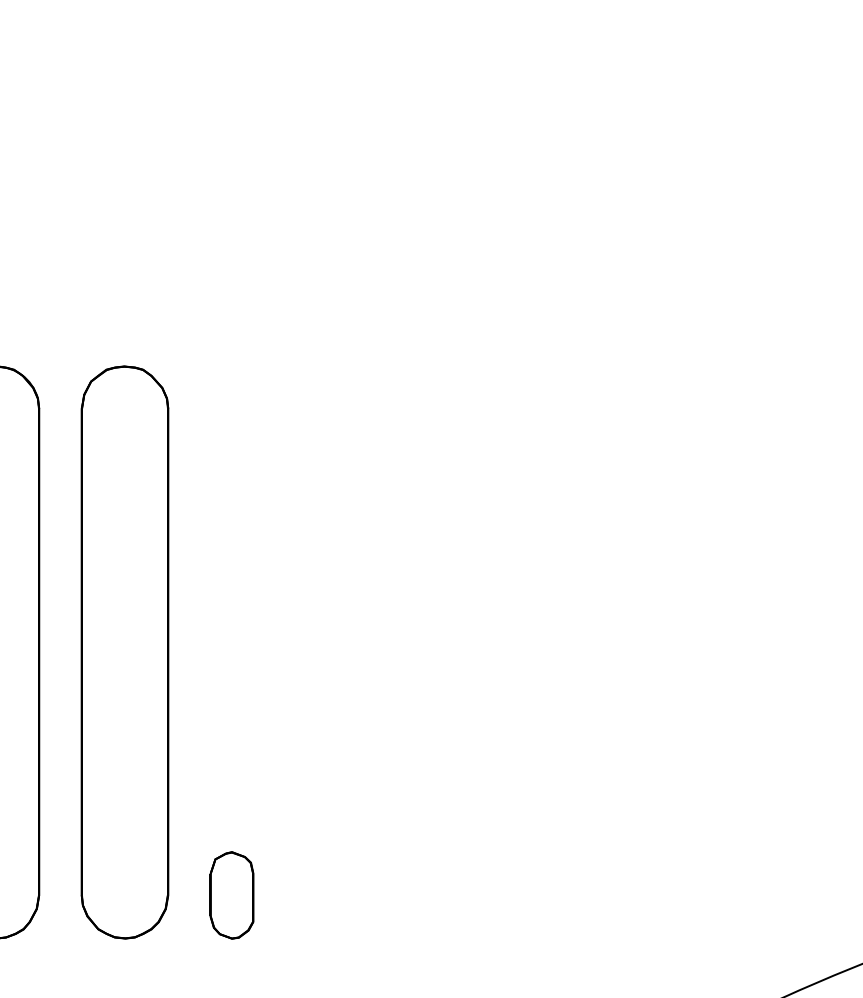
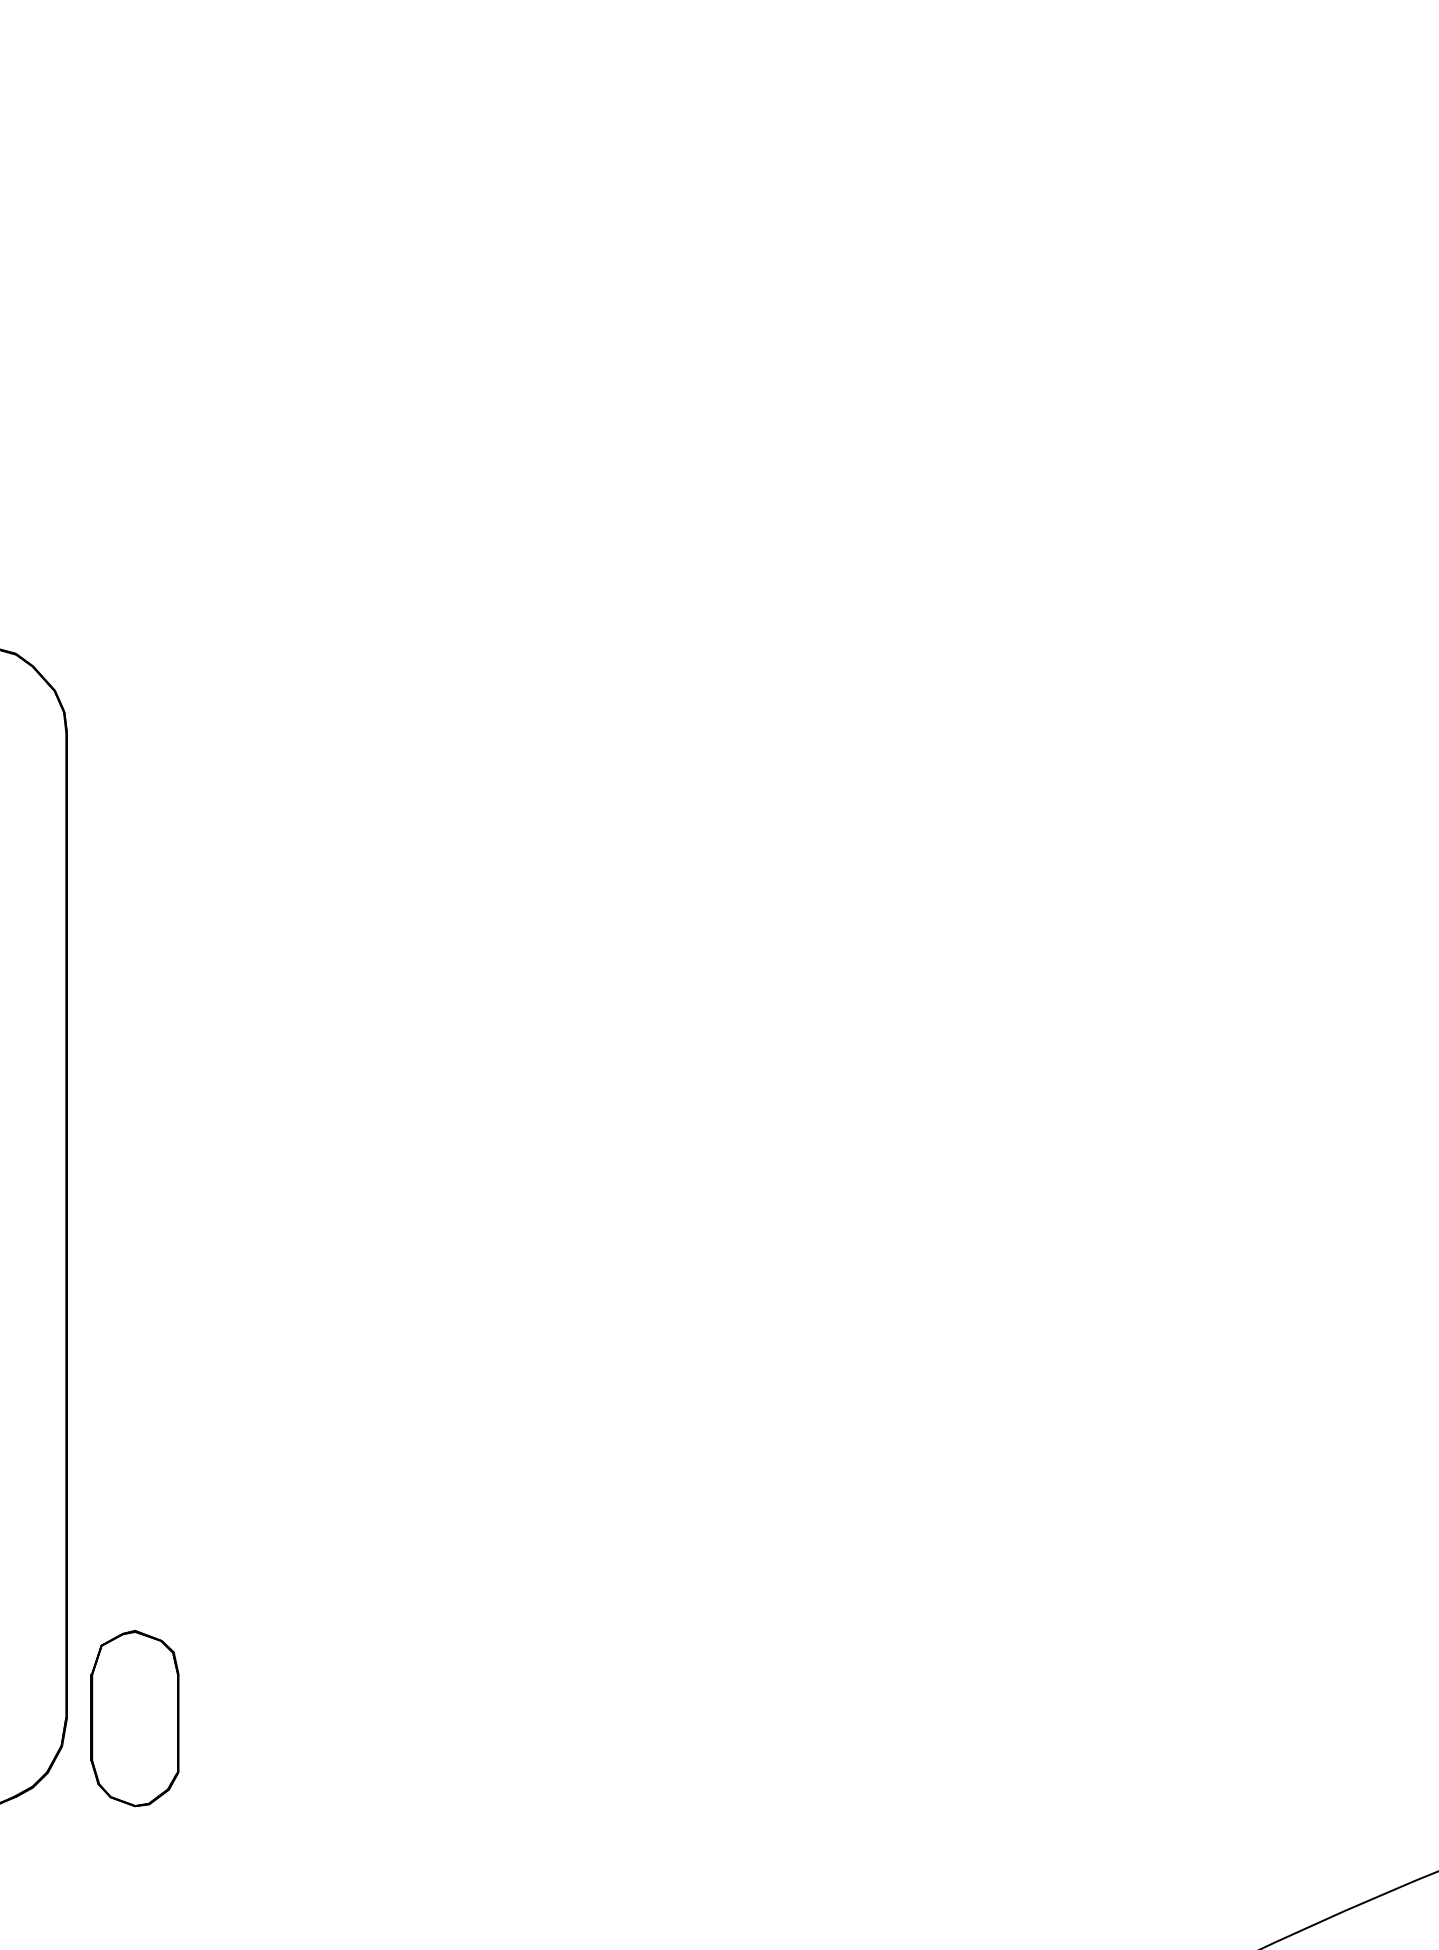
part: (231, 895) -> (134, 1718), moved

